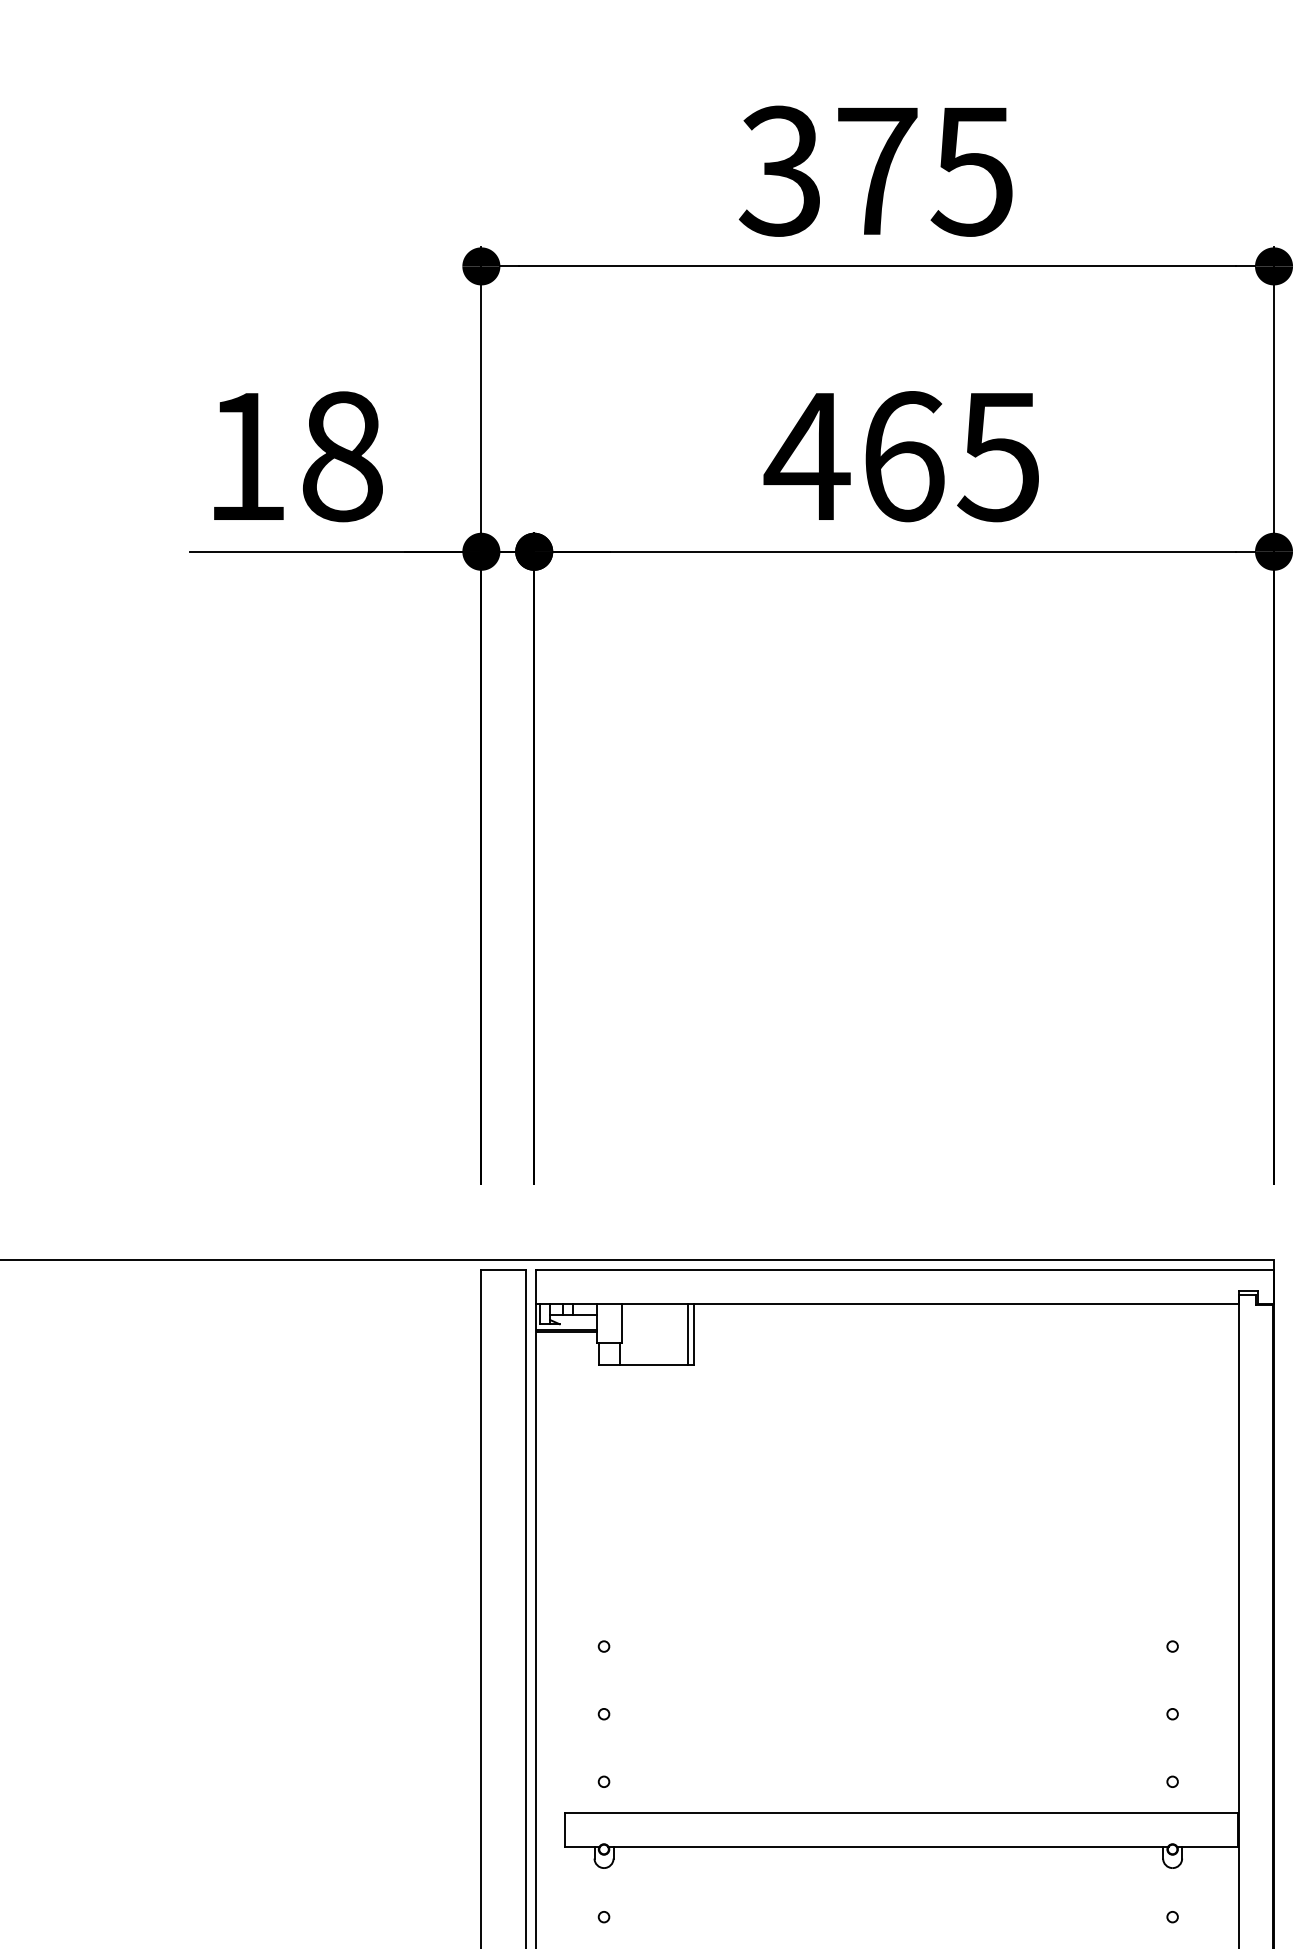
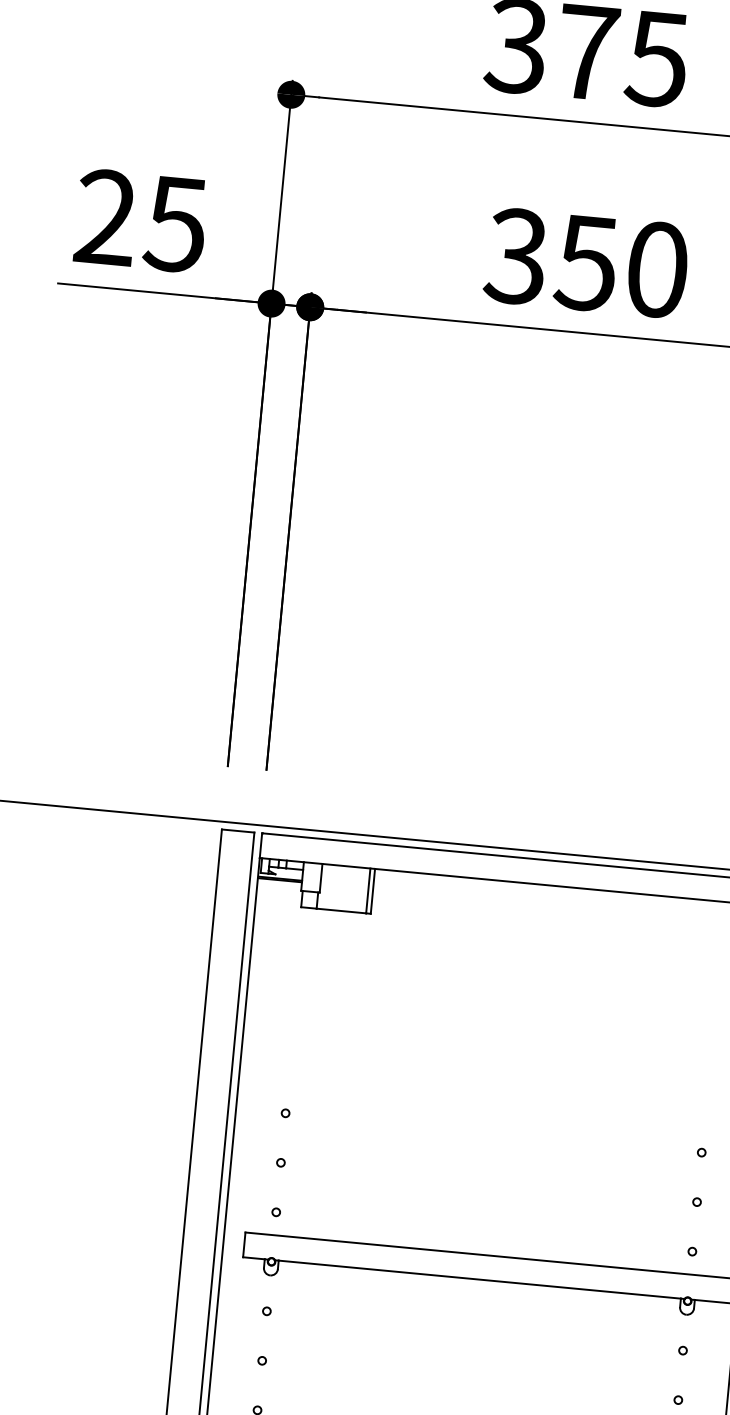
text: (294, 456) -> (141, 220), 18 -> 25
text: (901, 456) -> (585, 262), 465 -> 350

